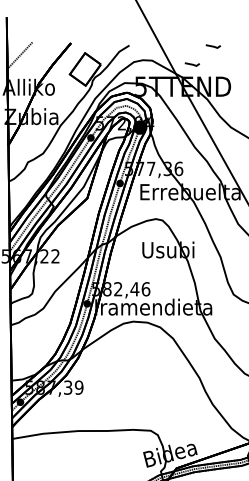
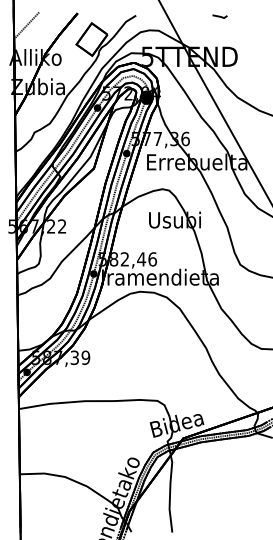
line: (191, 64) -> (198, 34), removed

